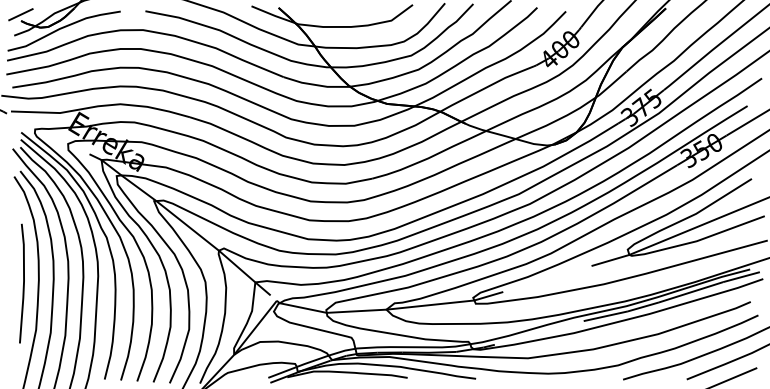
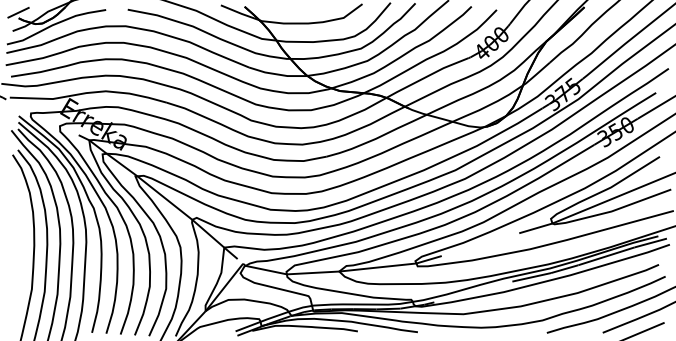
curve: (23, 283) -> (20, 248), removed

